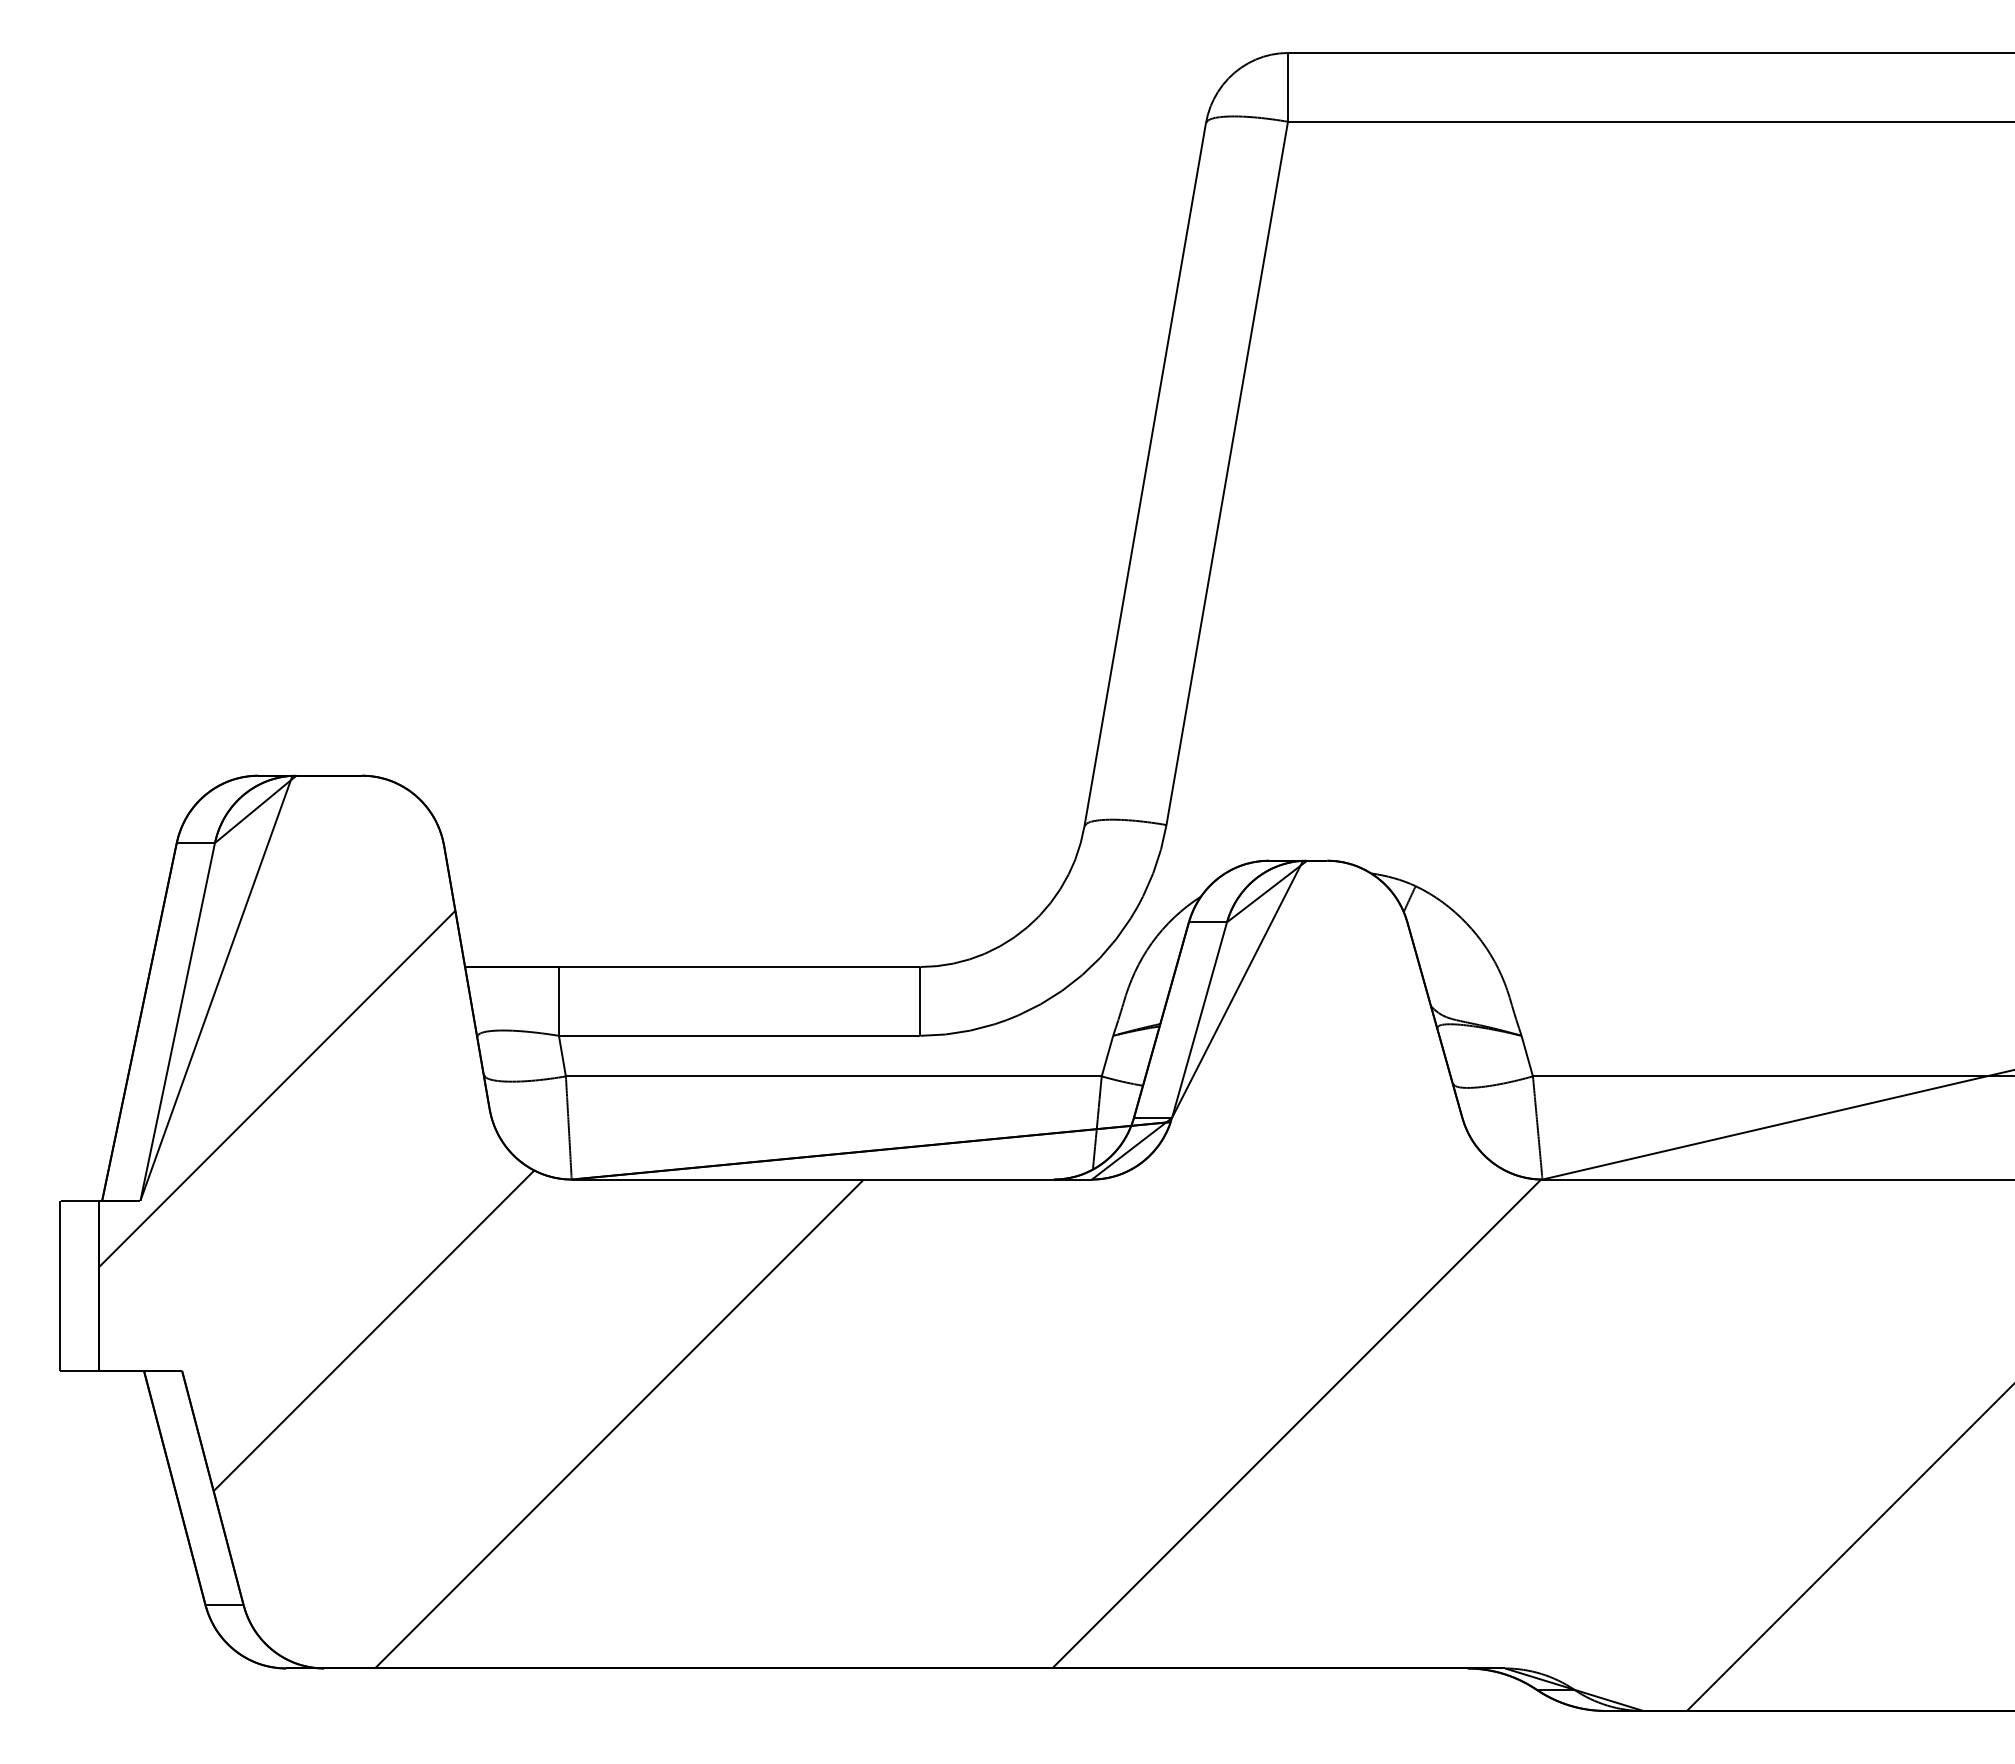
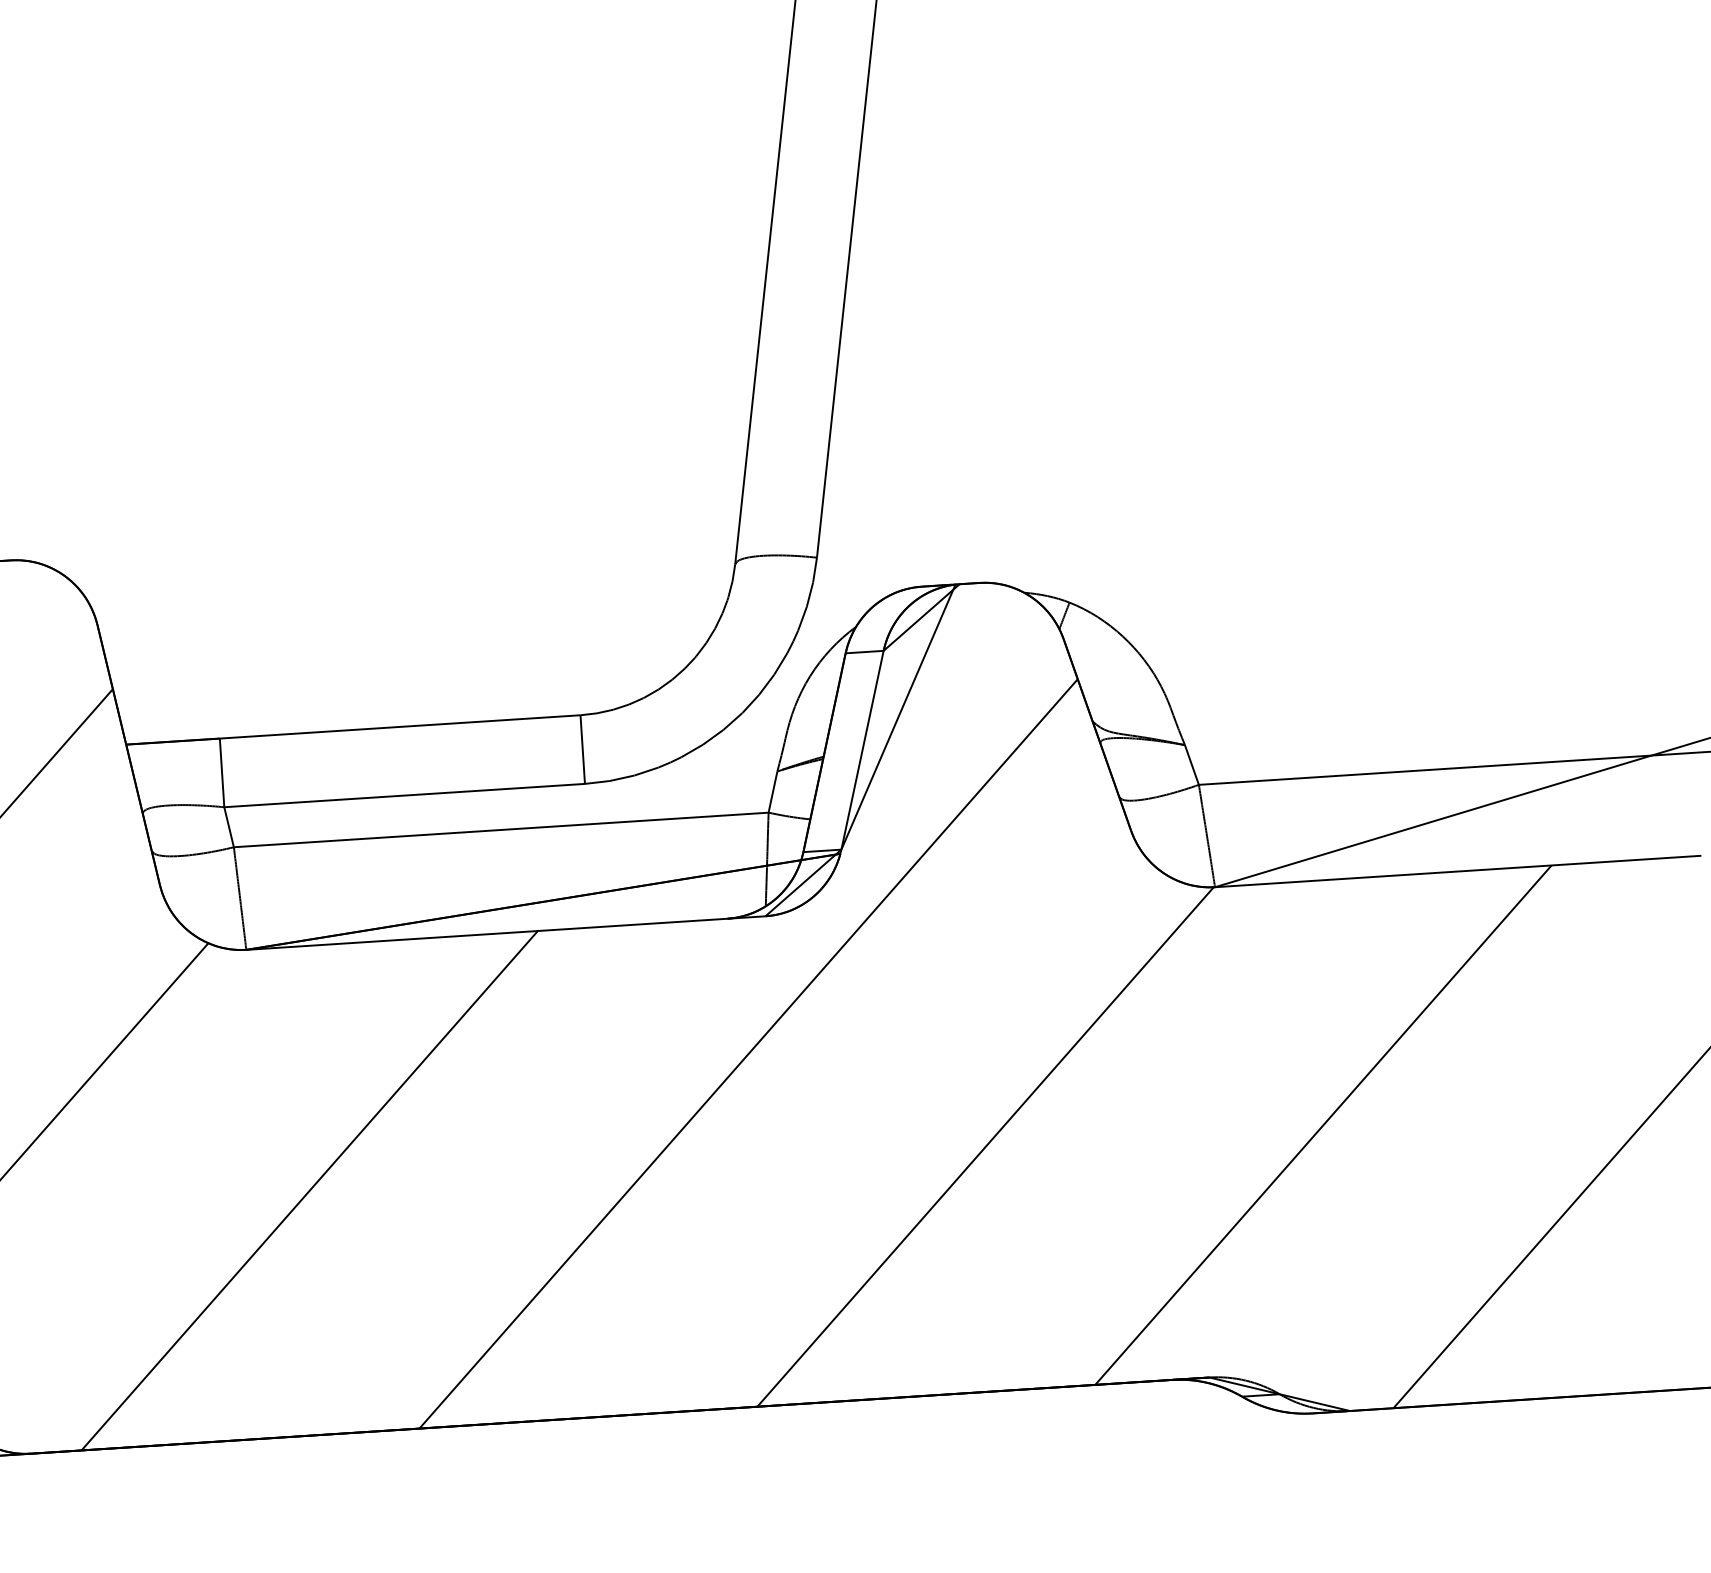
line: (1065, 1315) -> (747, 1053), added
line: (1634, 1423) -> (1322, 1124), added

